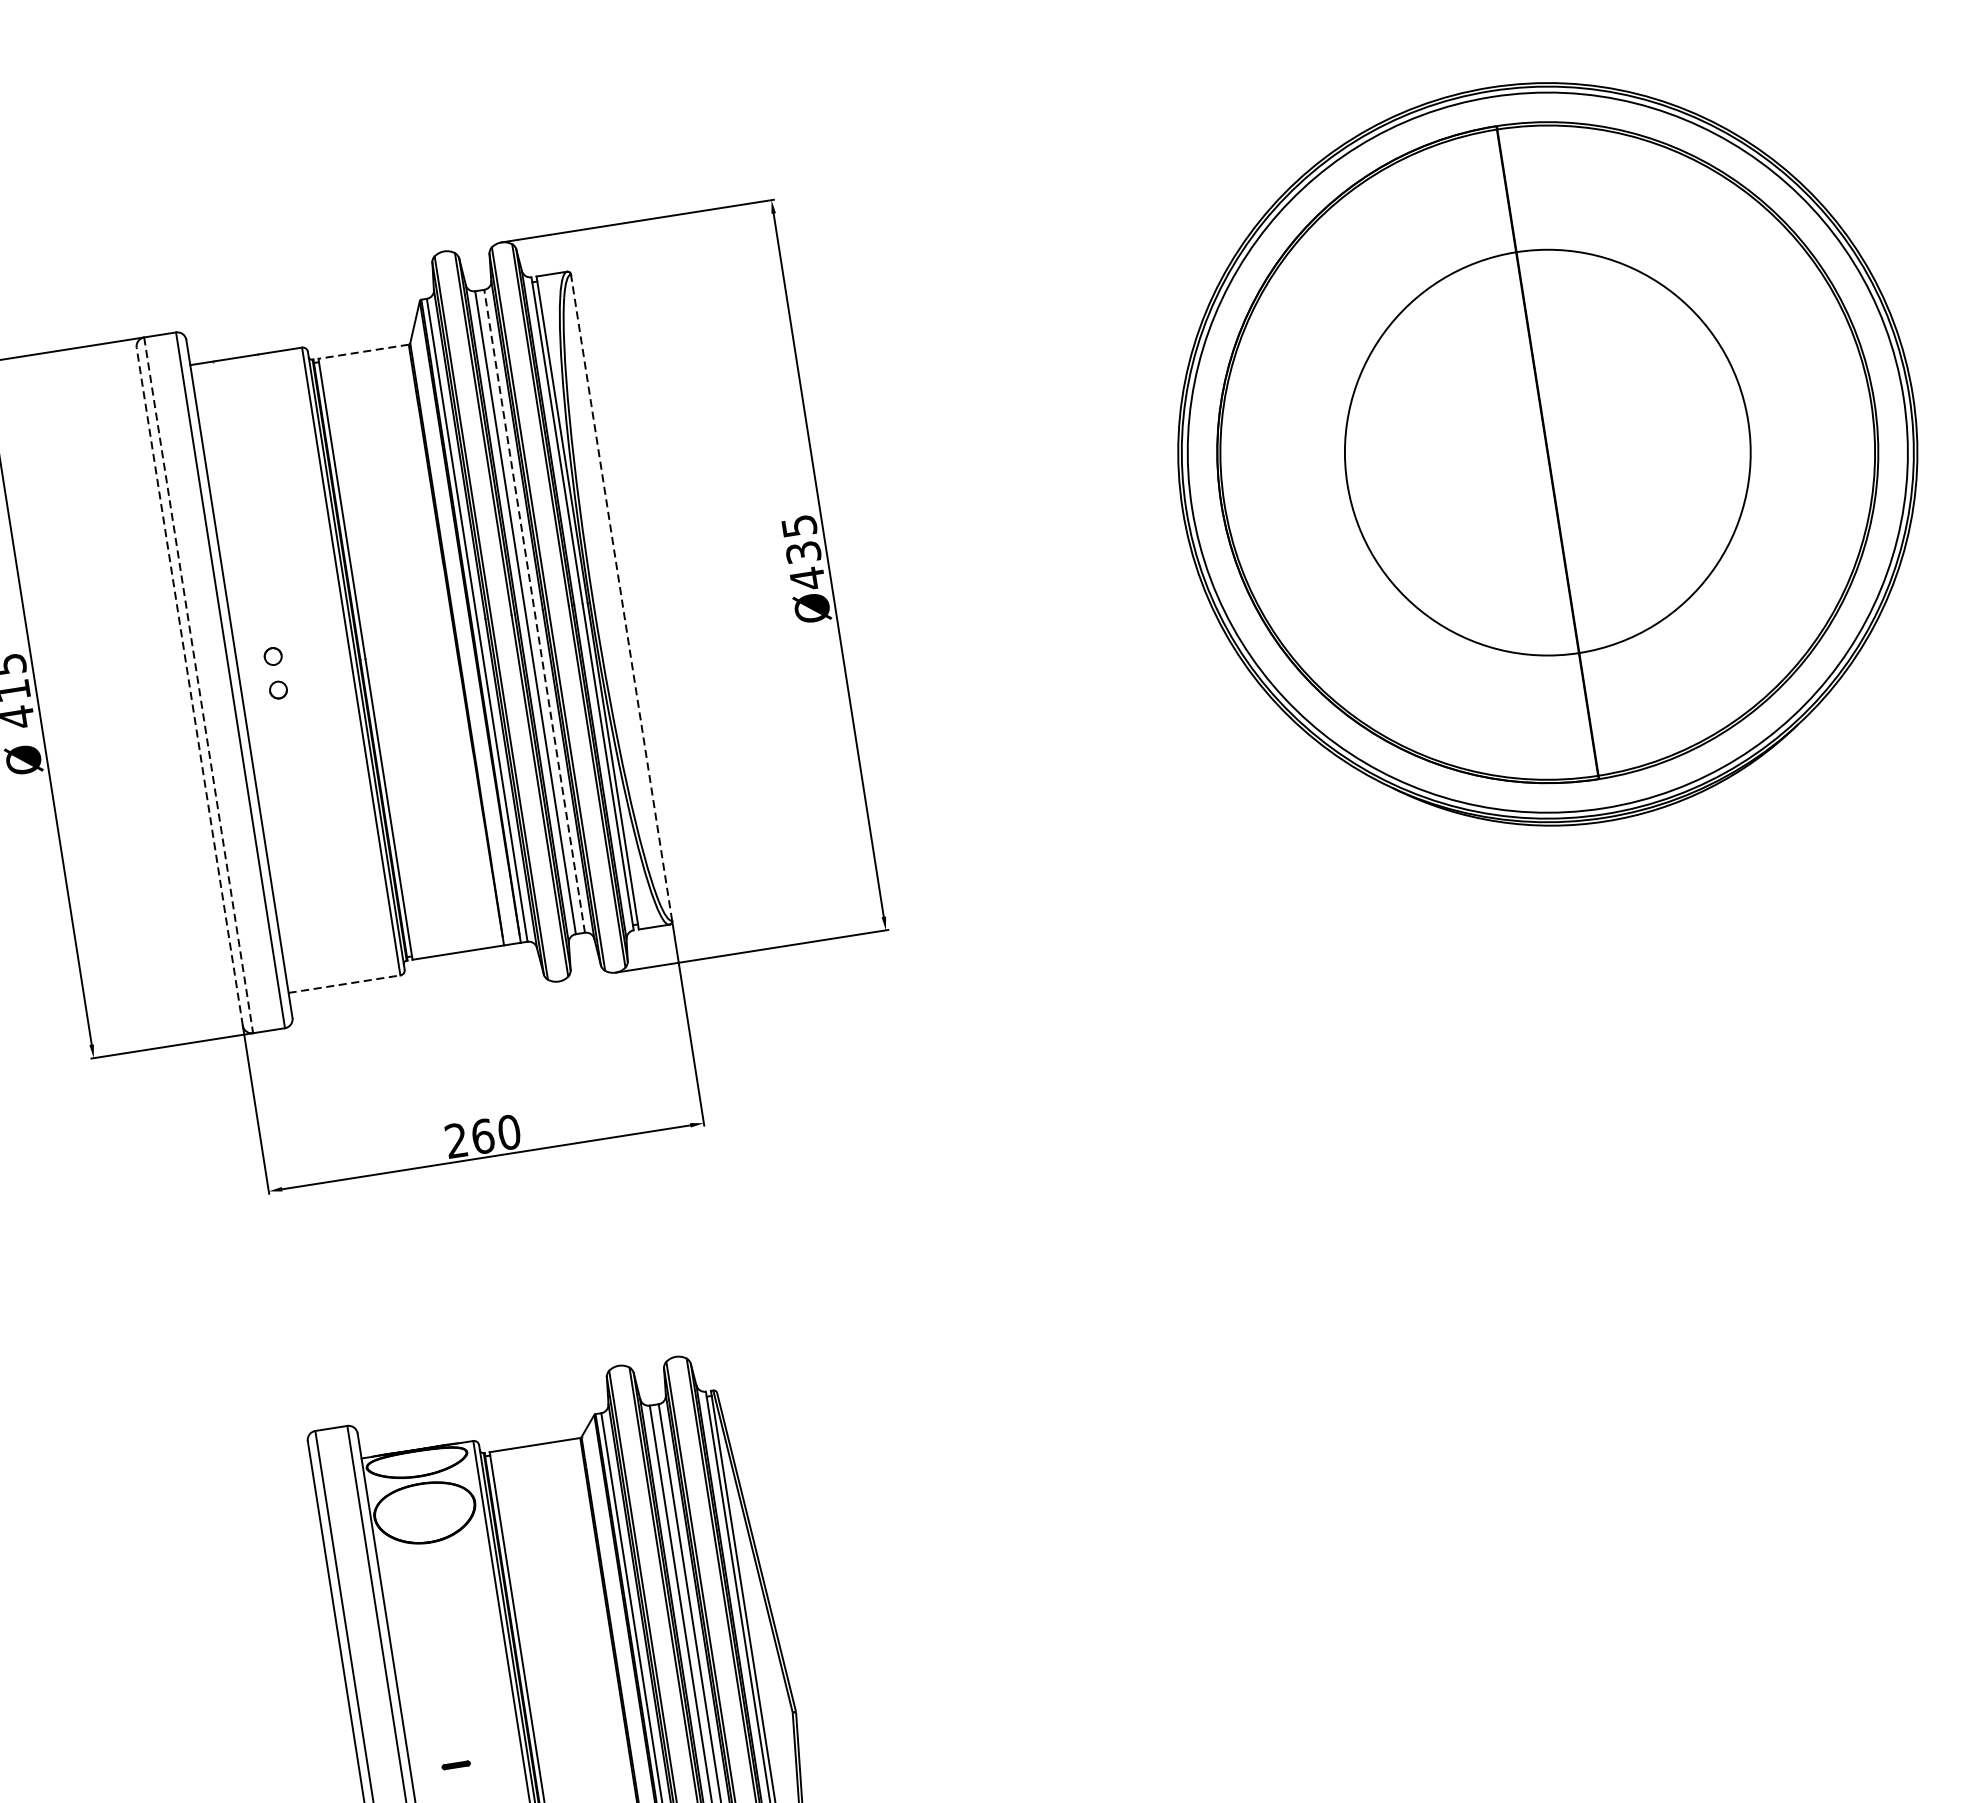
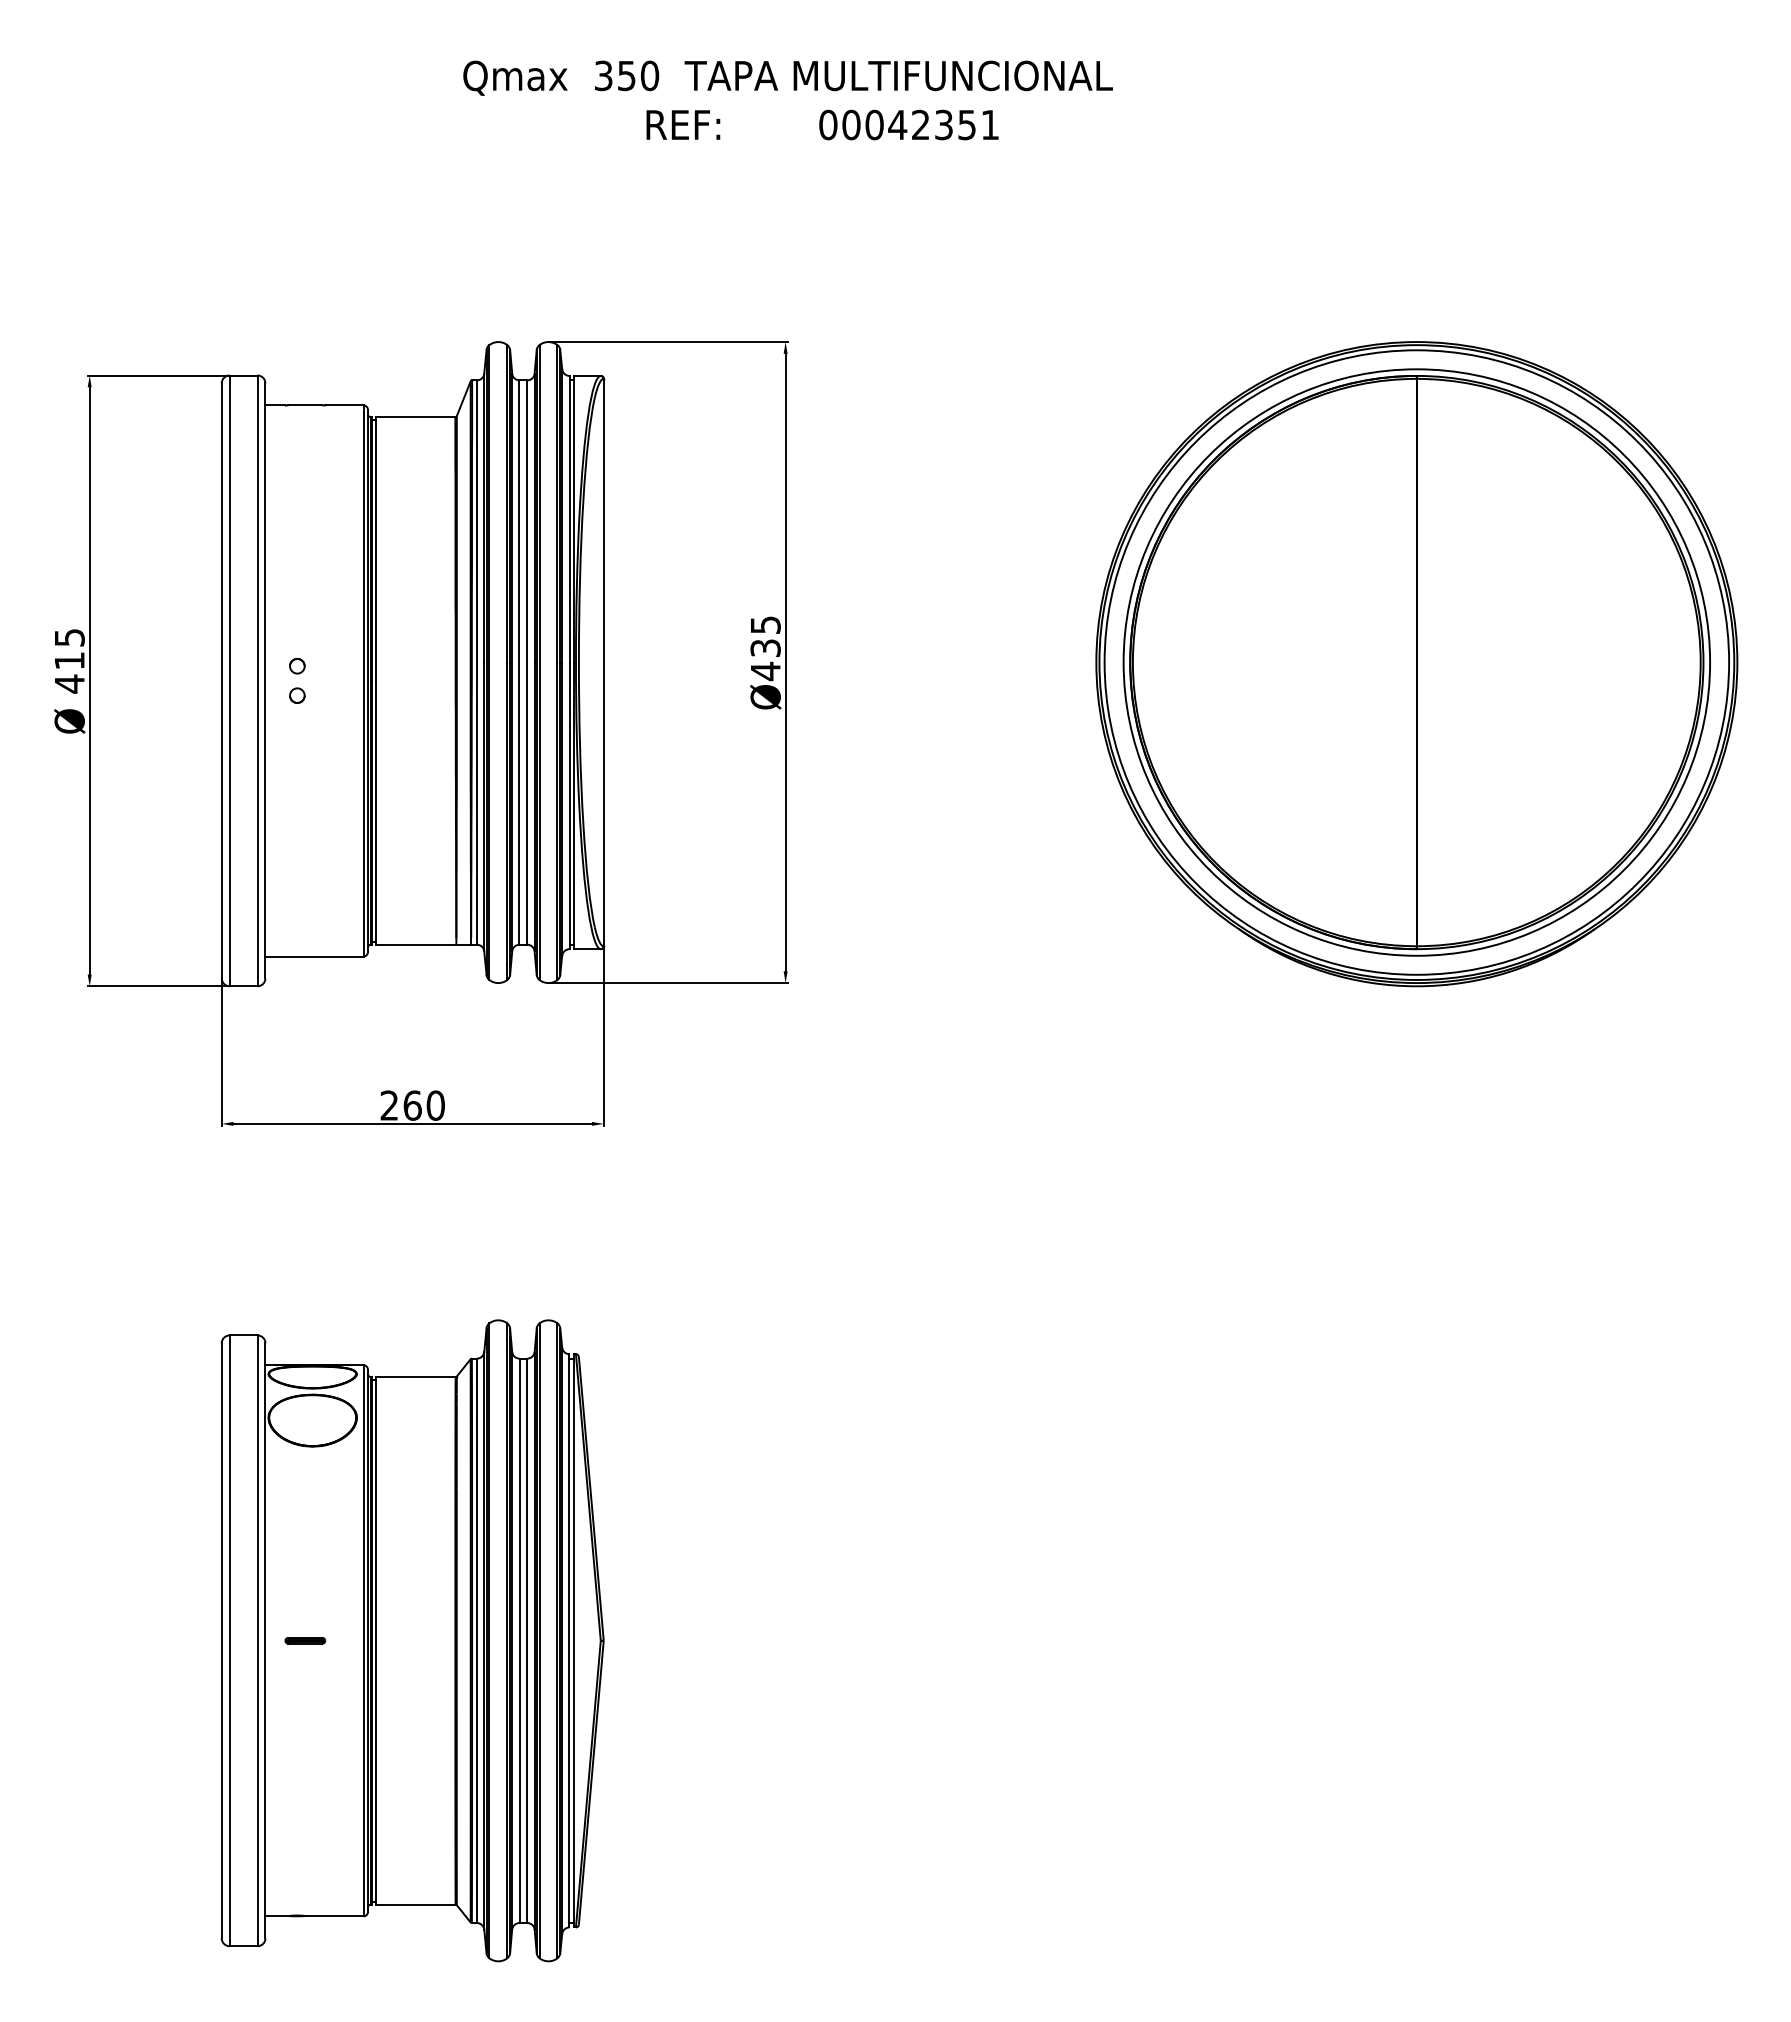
line: (363, 352) -> (415, 417), dashed -> solid
circle: (1547, 452) -> (1416, 662), size x1.67
line: (621, 597) -> (603, 662), dashed -> solid
line: (534, 611) -> (527, 662), dashed -> solid
line: (189, 686) -> (221, 680), dashed -> solid
line: (198, 686) -> (229, 681), dashed -> solid
line: (344, 984) -> (314, 956), dashed -> solid
part: (456, 1764) -> (305, 1640), size x1.67

